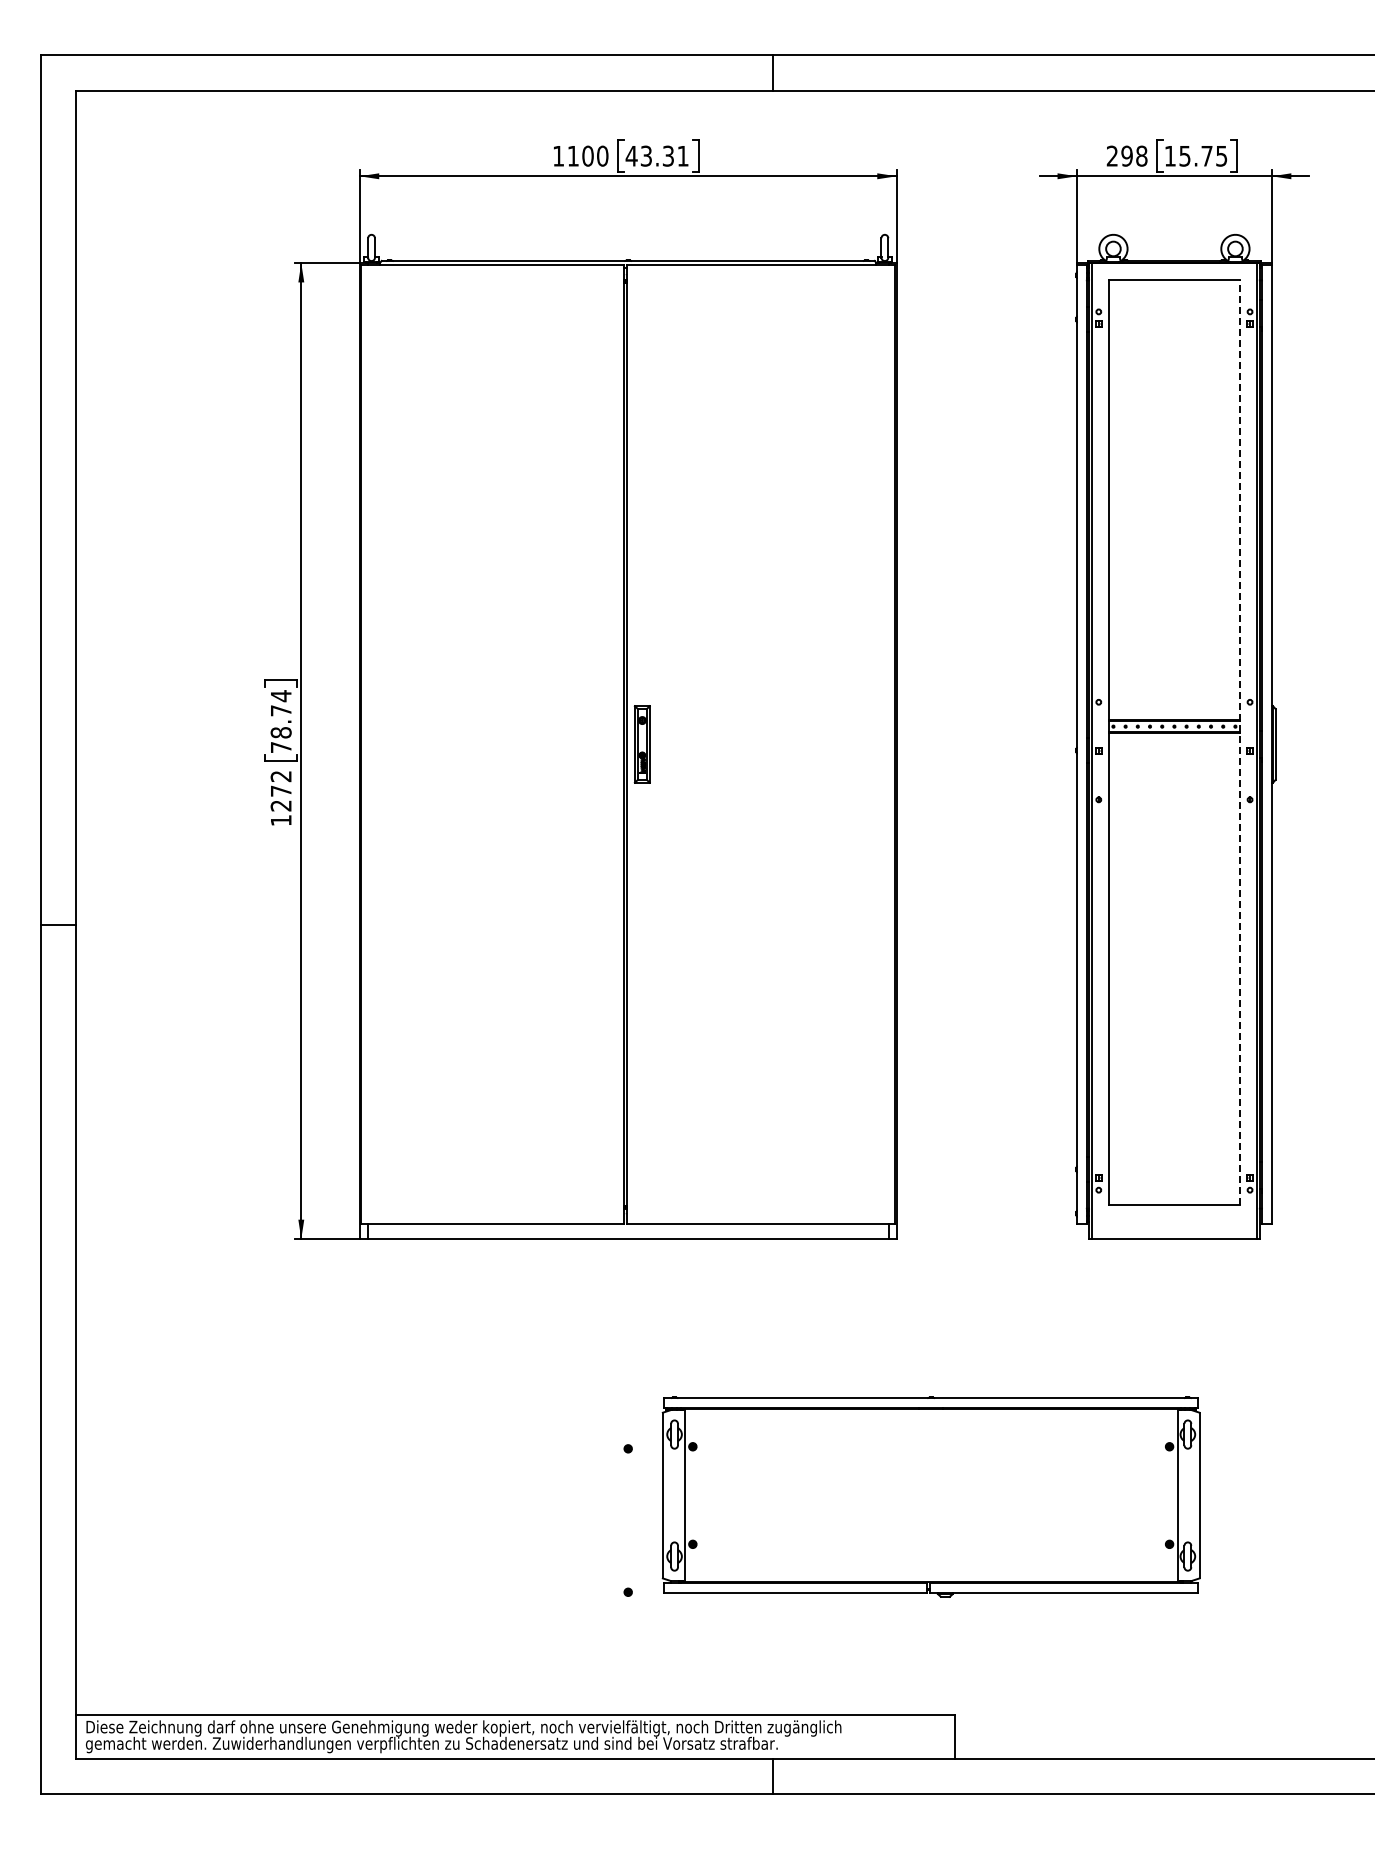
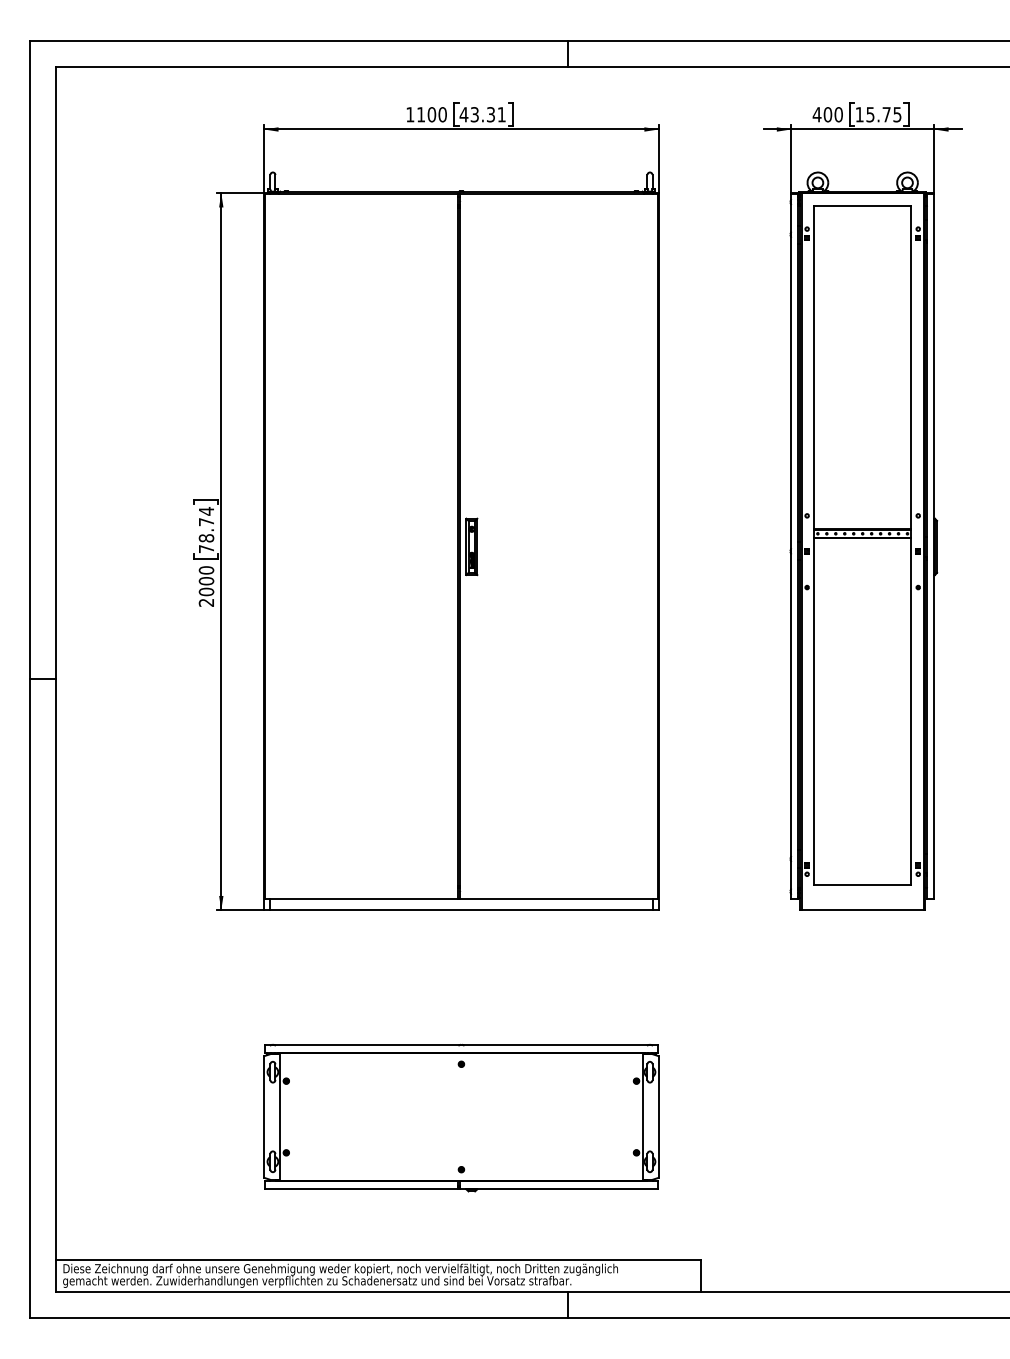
text: (1126, 155) -> (827, 114), 298 -> 400
line: (1240, 742) -> (911, 545), dashed -> solid
text: (280, 798) -> (206, 586), 1272 -> 2000
part: (930, 1496) -> (460, 1117), moved

